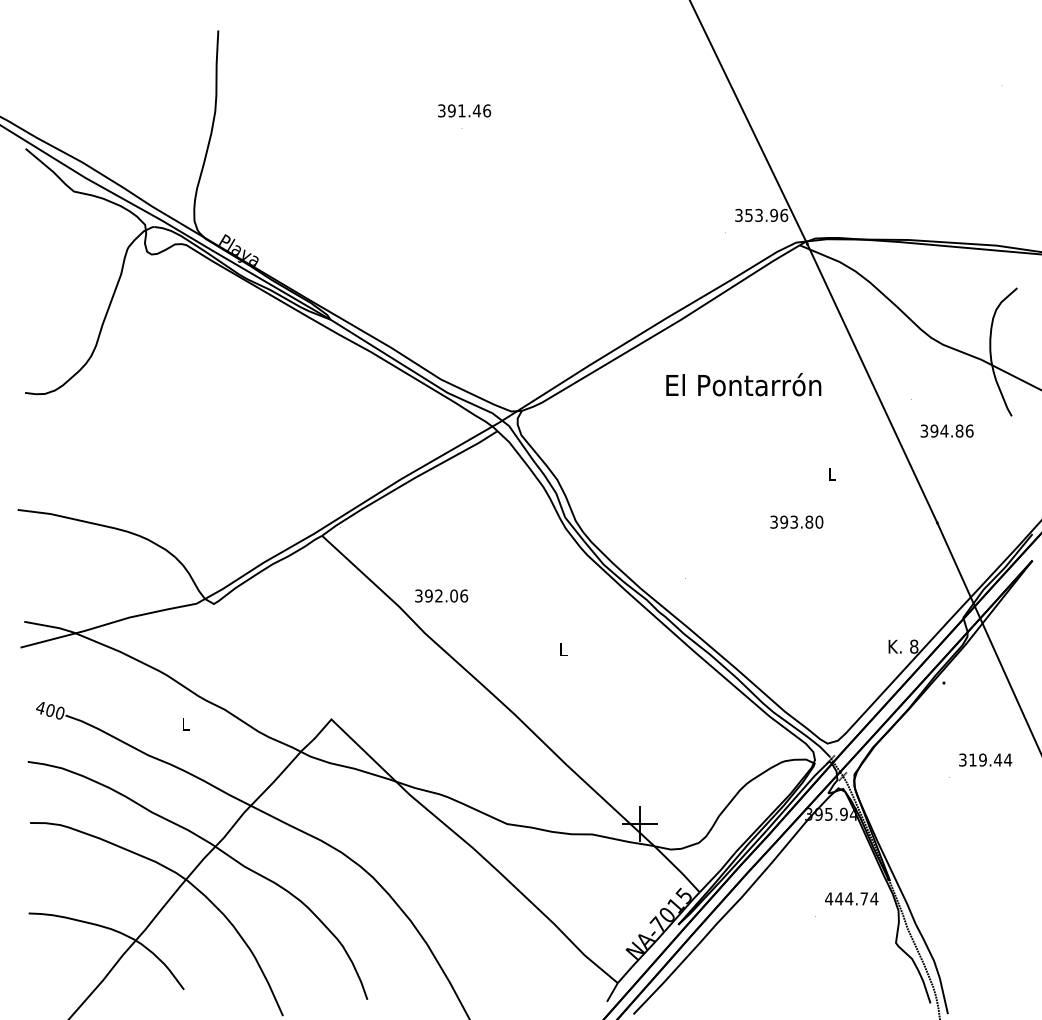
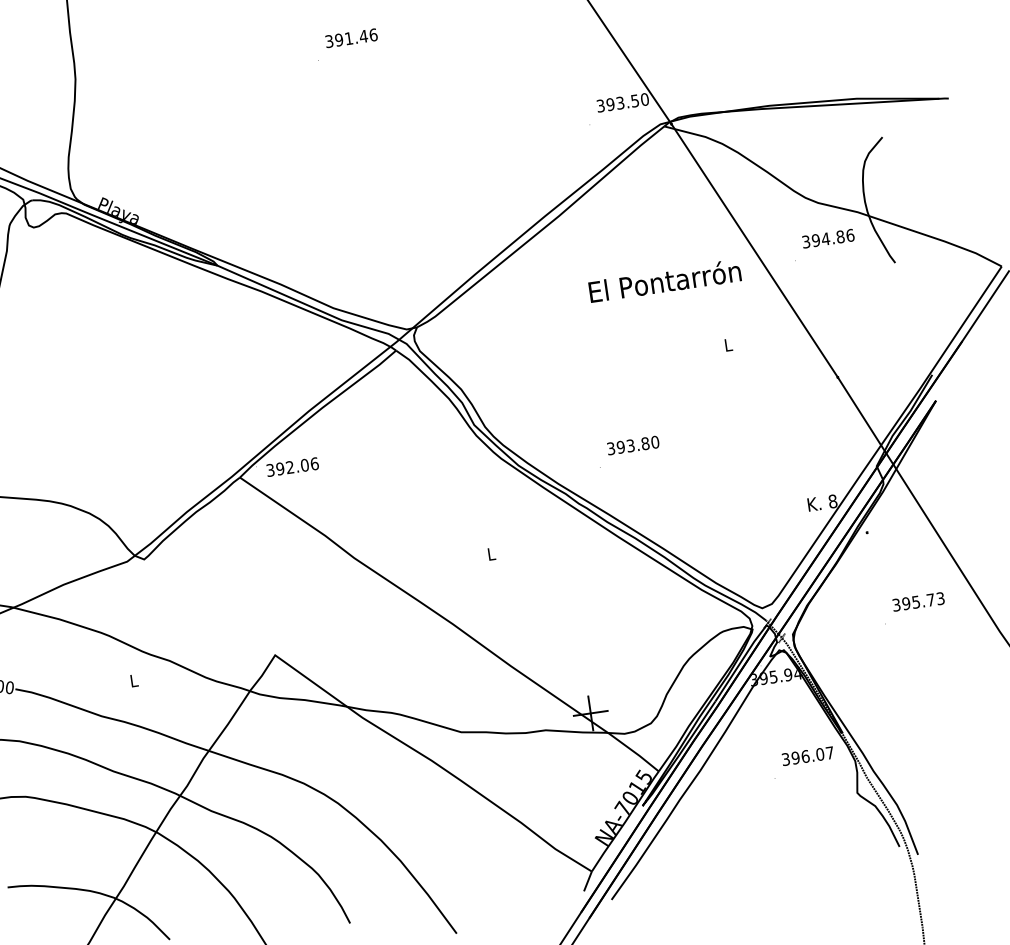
text: (464, 110) -> (351, 37), moved
text: (766, 214) -> (627, 101), 353.96 -> 393.50
text: (743, 384) -> (664, 280), moved
text: (946, 430) -> (827, 238), moved
text: (796, 521) -> (632, 444), moved
text: (441, 595) -> (292, 466), moved
text: (990, 759) -> (923, 600), 319.44 -> 395.73
text: (851, 898) -> (807, 755), 444.74 -> 396.07

